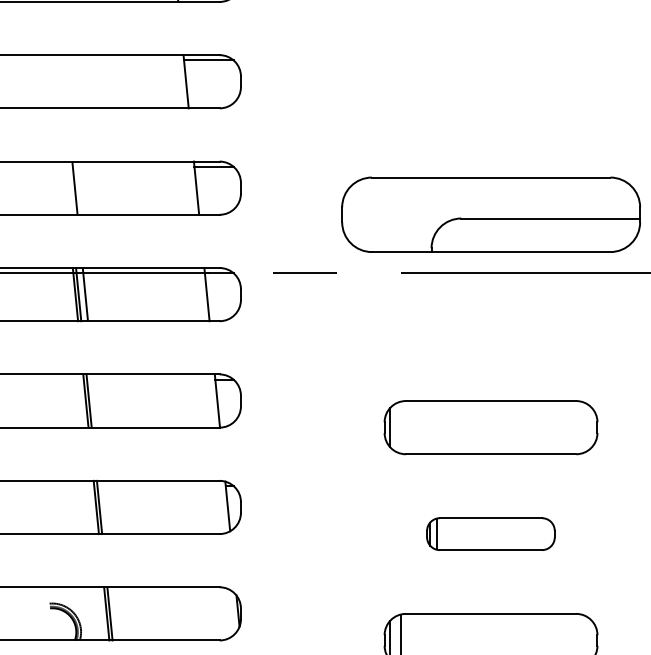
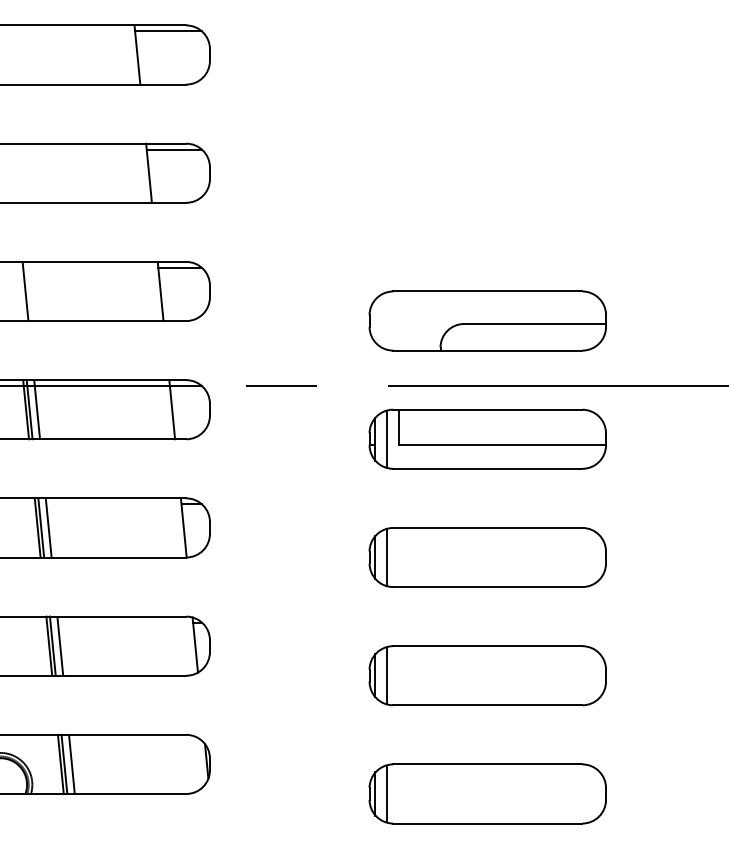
part: (490, 214) -> (487, 320), size x0.71
part: (490, 320) -> (487, 438), added
line: (95, 400) -> (48, 527), added
line: (400, 427) -> (387, 557), added
line: (106, 506) -> (60, 645), added
part: (490, 533) -> (487, 675), size x1.67
line: (116, 613) -> (71, 763), added

